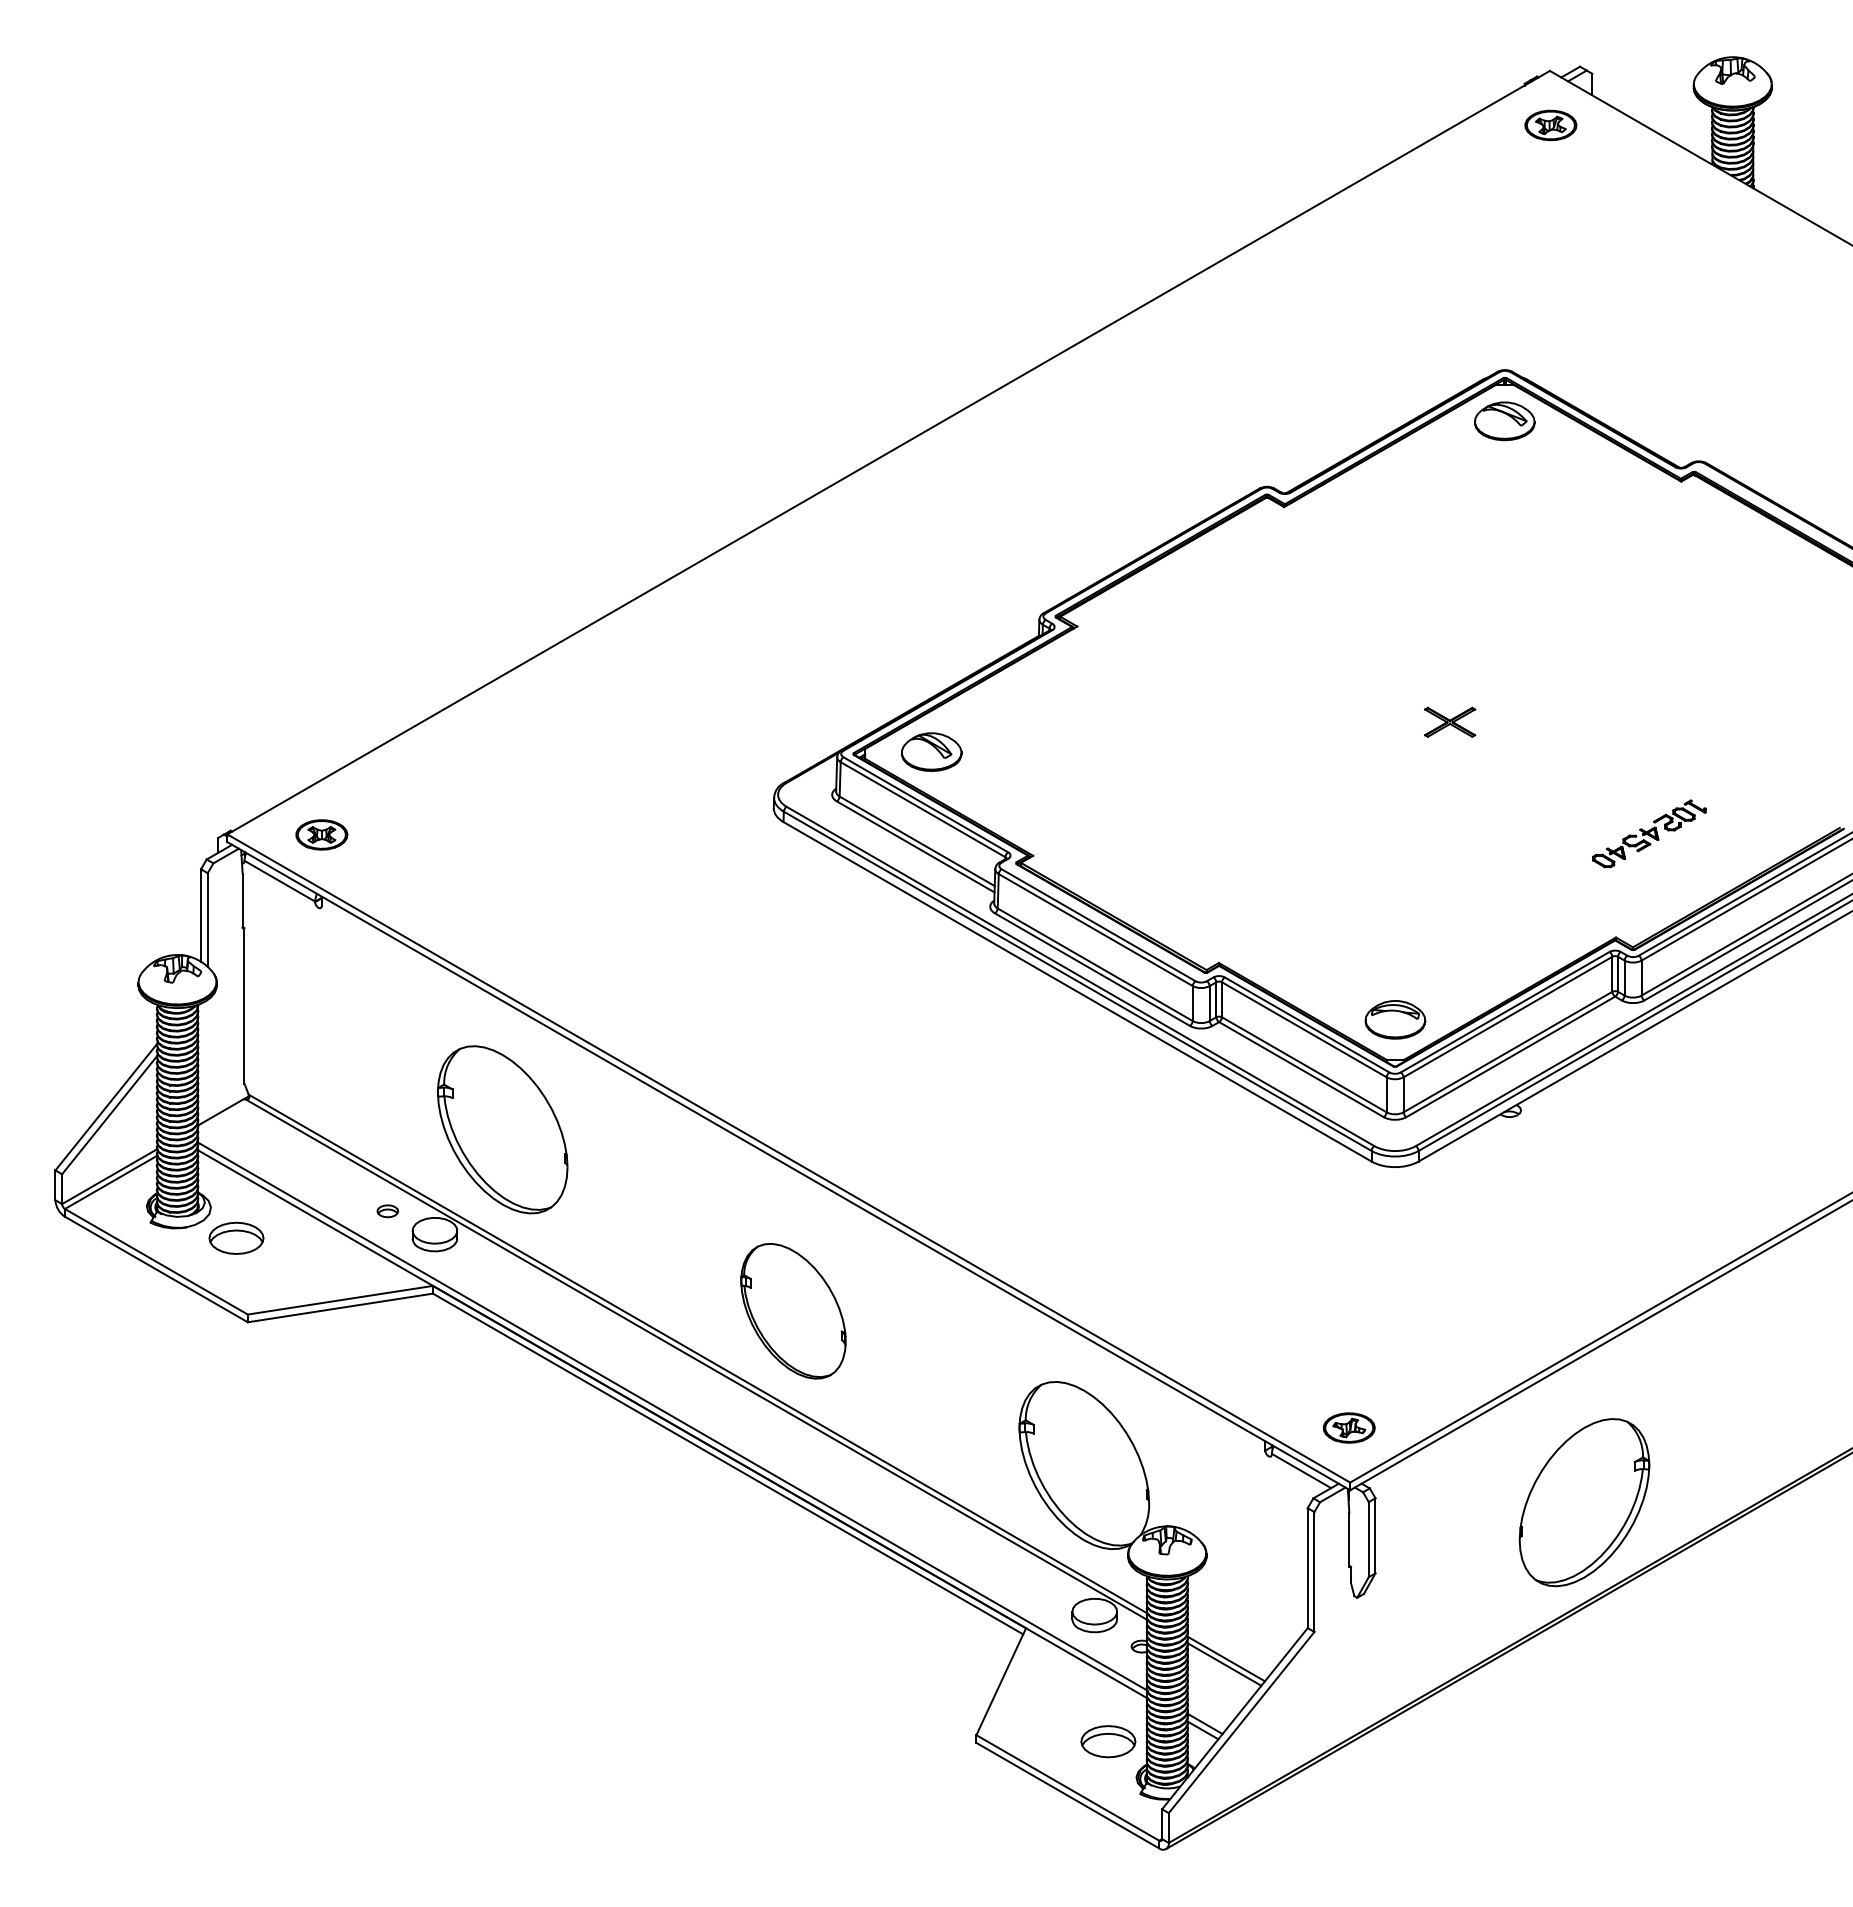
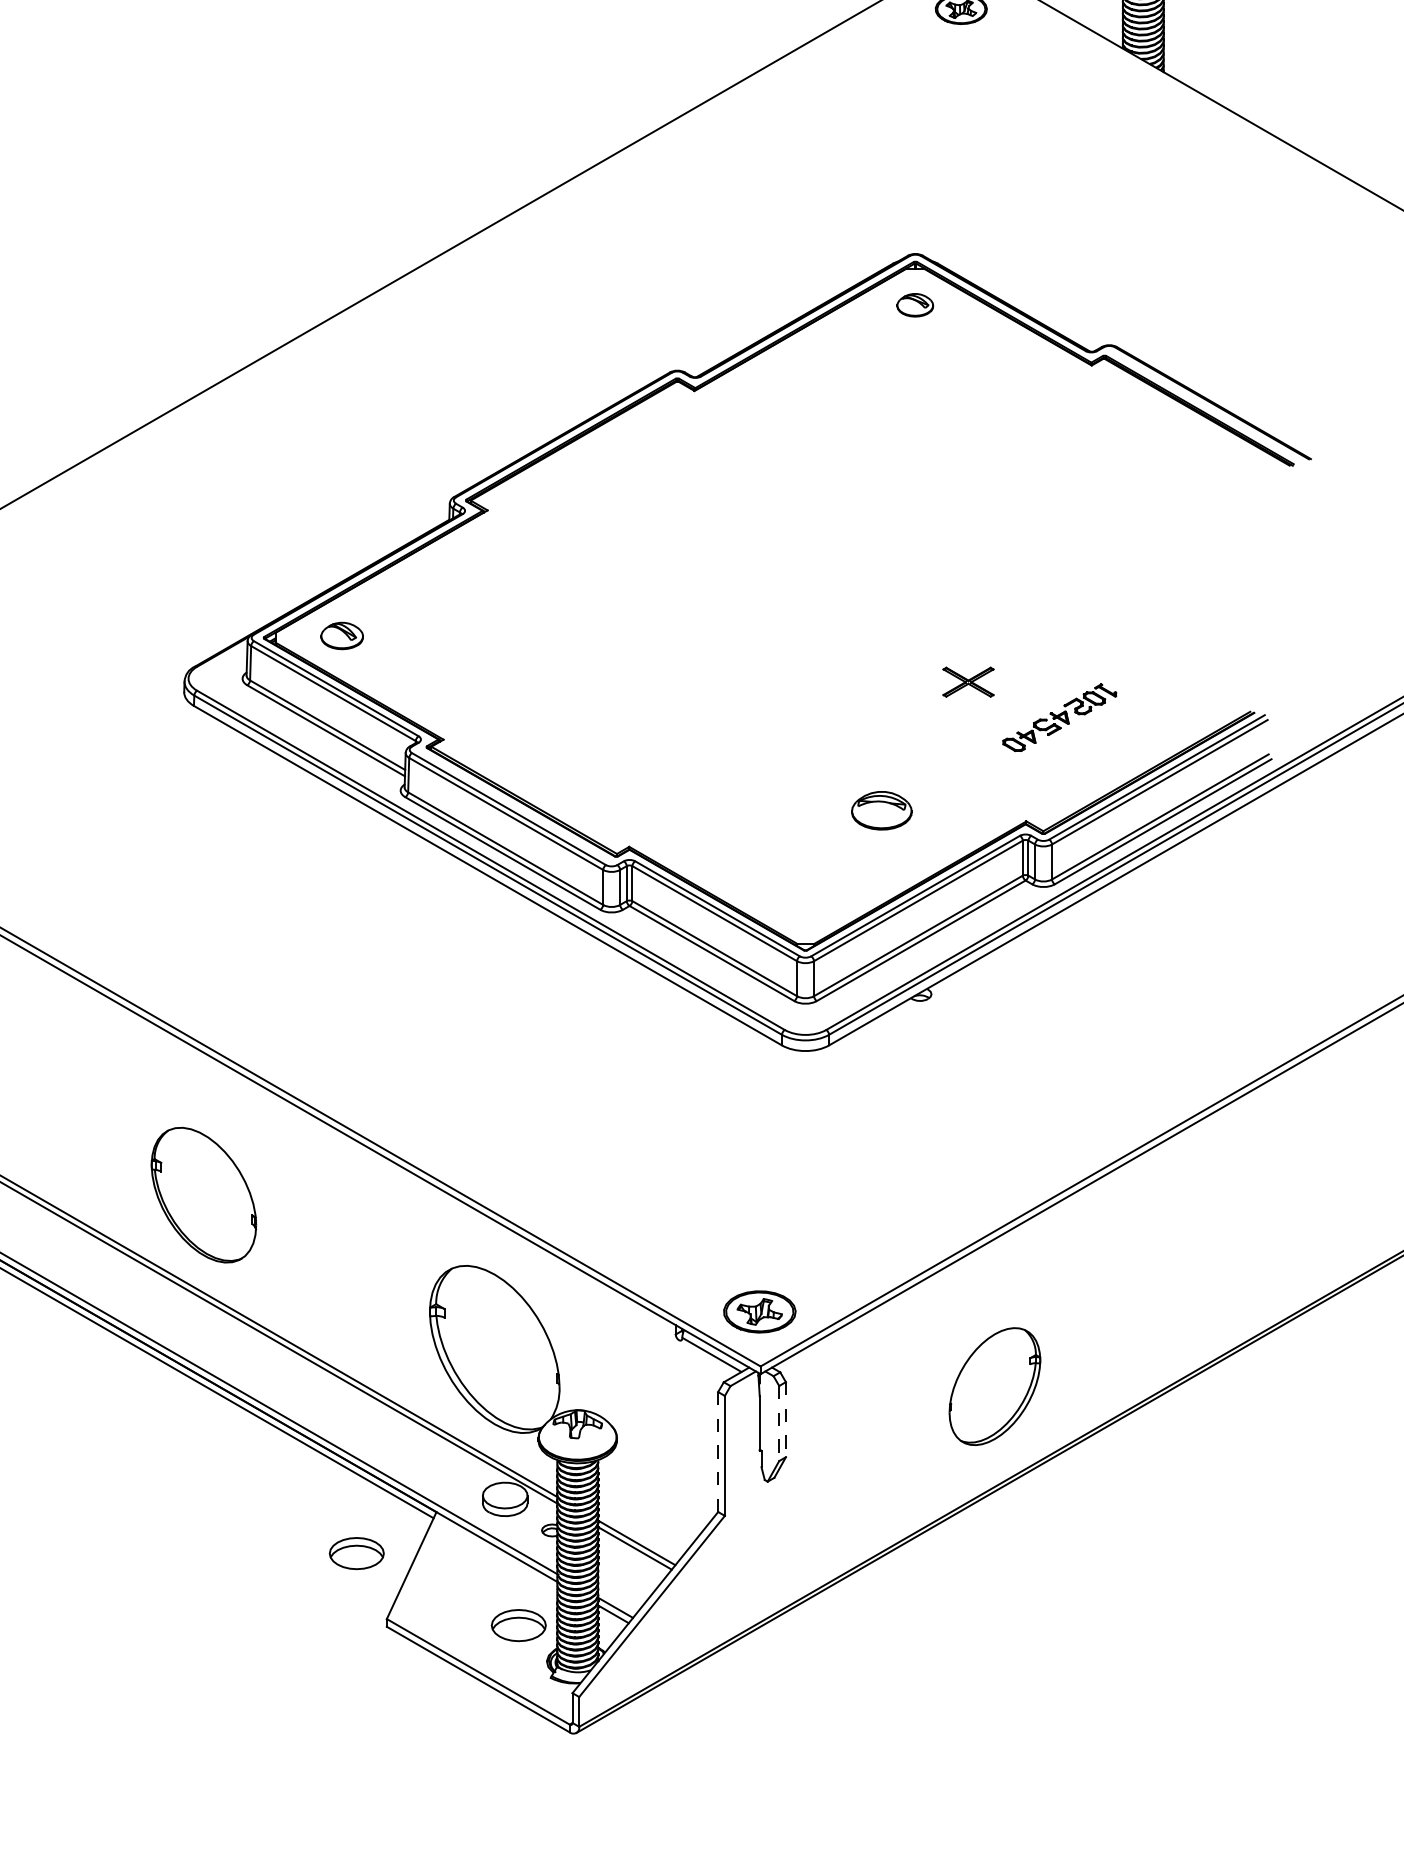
part: (1504, 421) -> (914, 305), size x0.6
part: (1450, 721) -> (968, 681), moved
part: (931, 751) -> (341, 635), size x0.7
part: (1395, 1019) -> (881, 810), moved
part: (1348, 1427) -> (758, 1311), size x1.4
part: (1584, 1502) -> (994, 1386), size x0.7
line: (1375, 1535) -> (785, 1419), solid -> dashed
line: (1368, 1539) -> (778, 1423), solid -> dashed
line: (1307, 1568) -> (717, 1452), solid -> dashed
part: (946, 1669) -> (356, 1553), added

